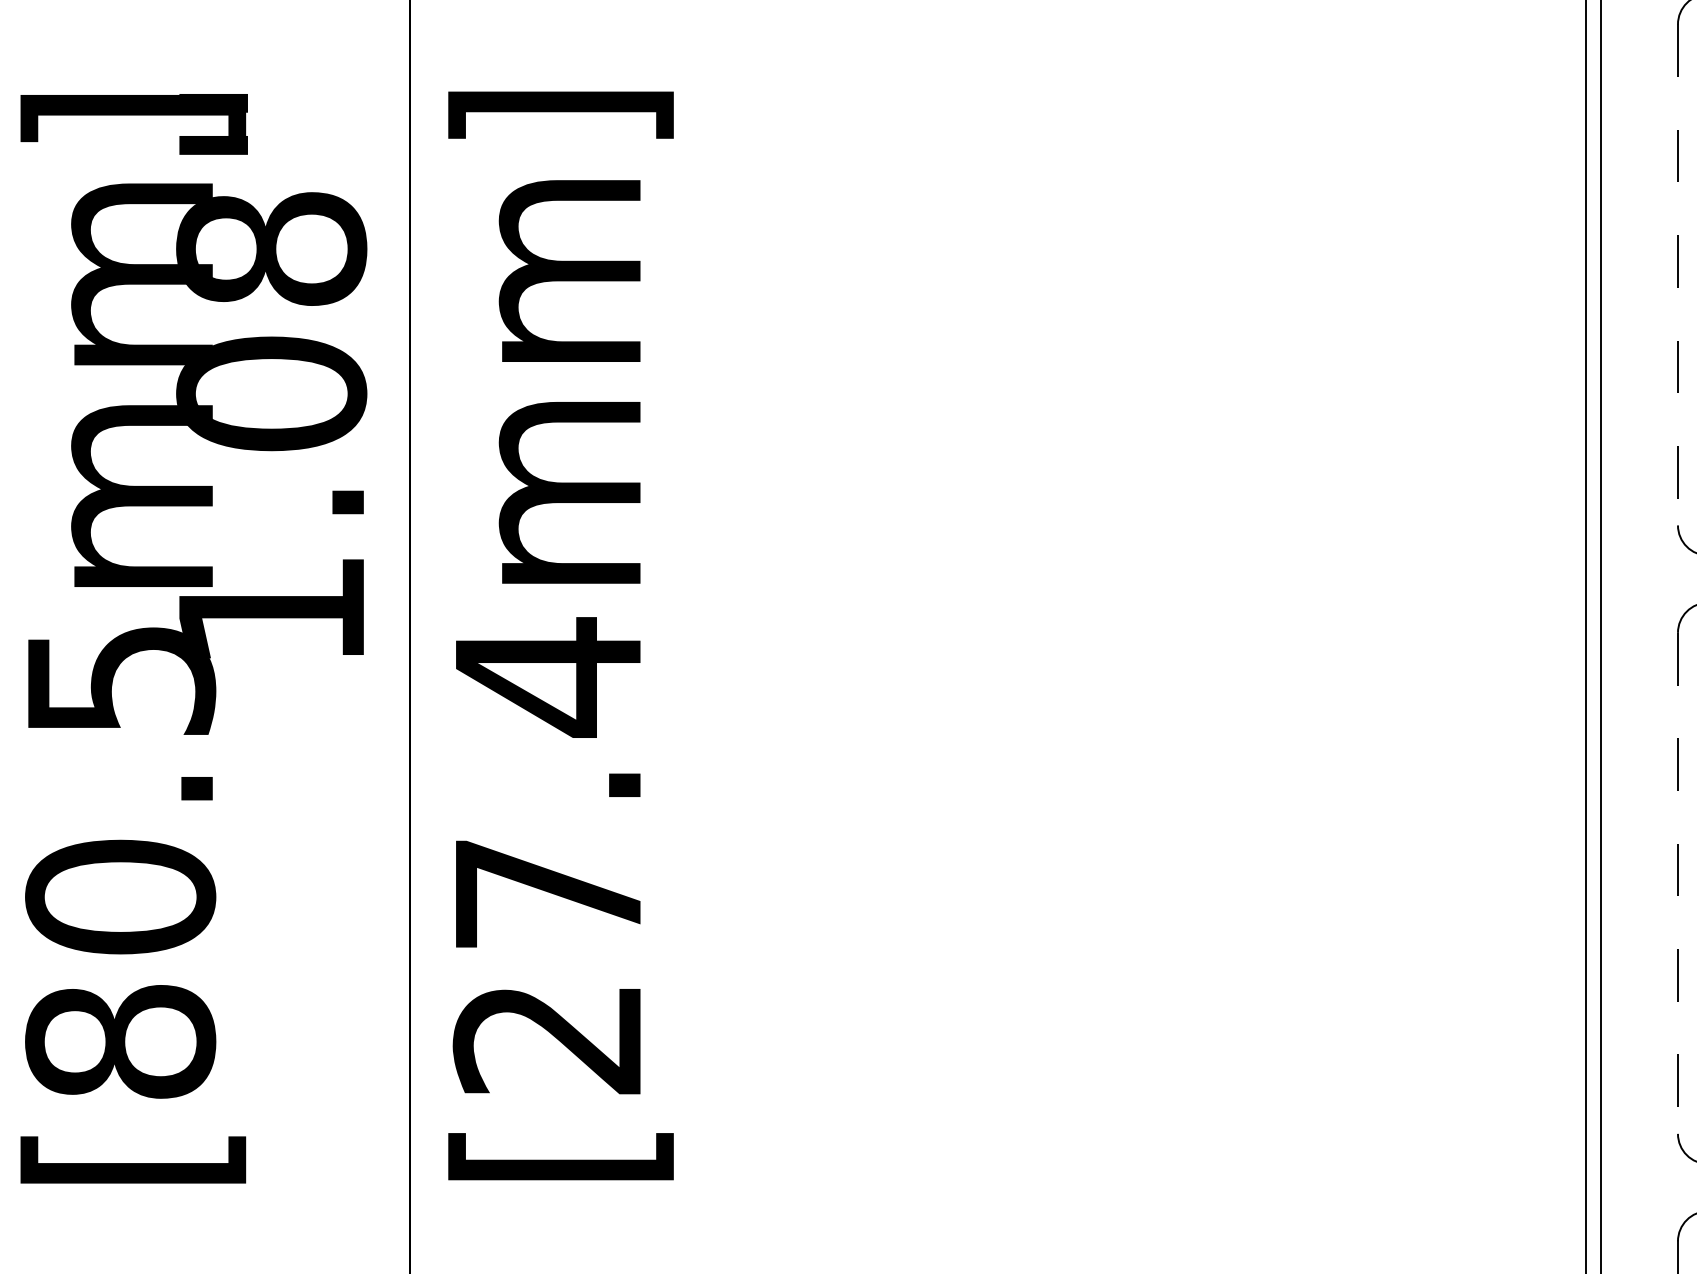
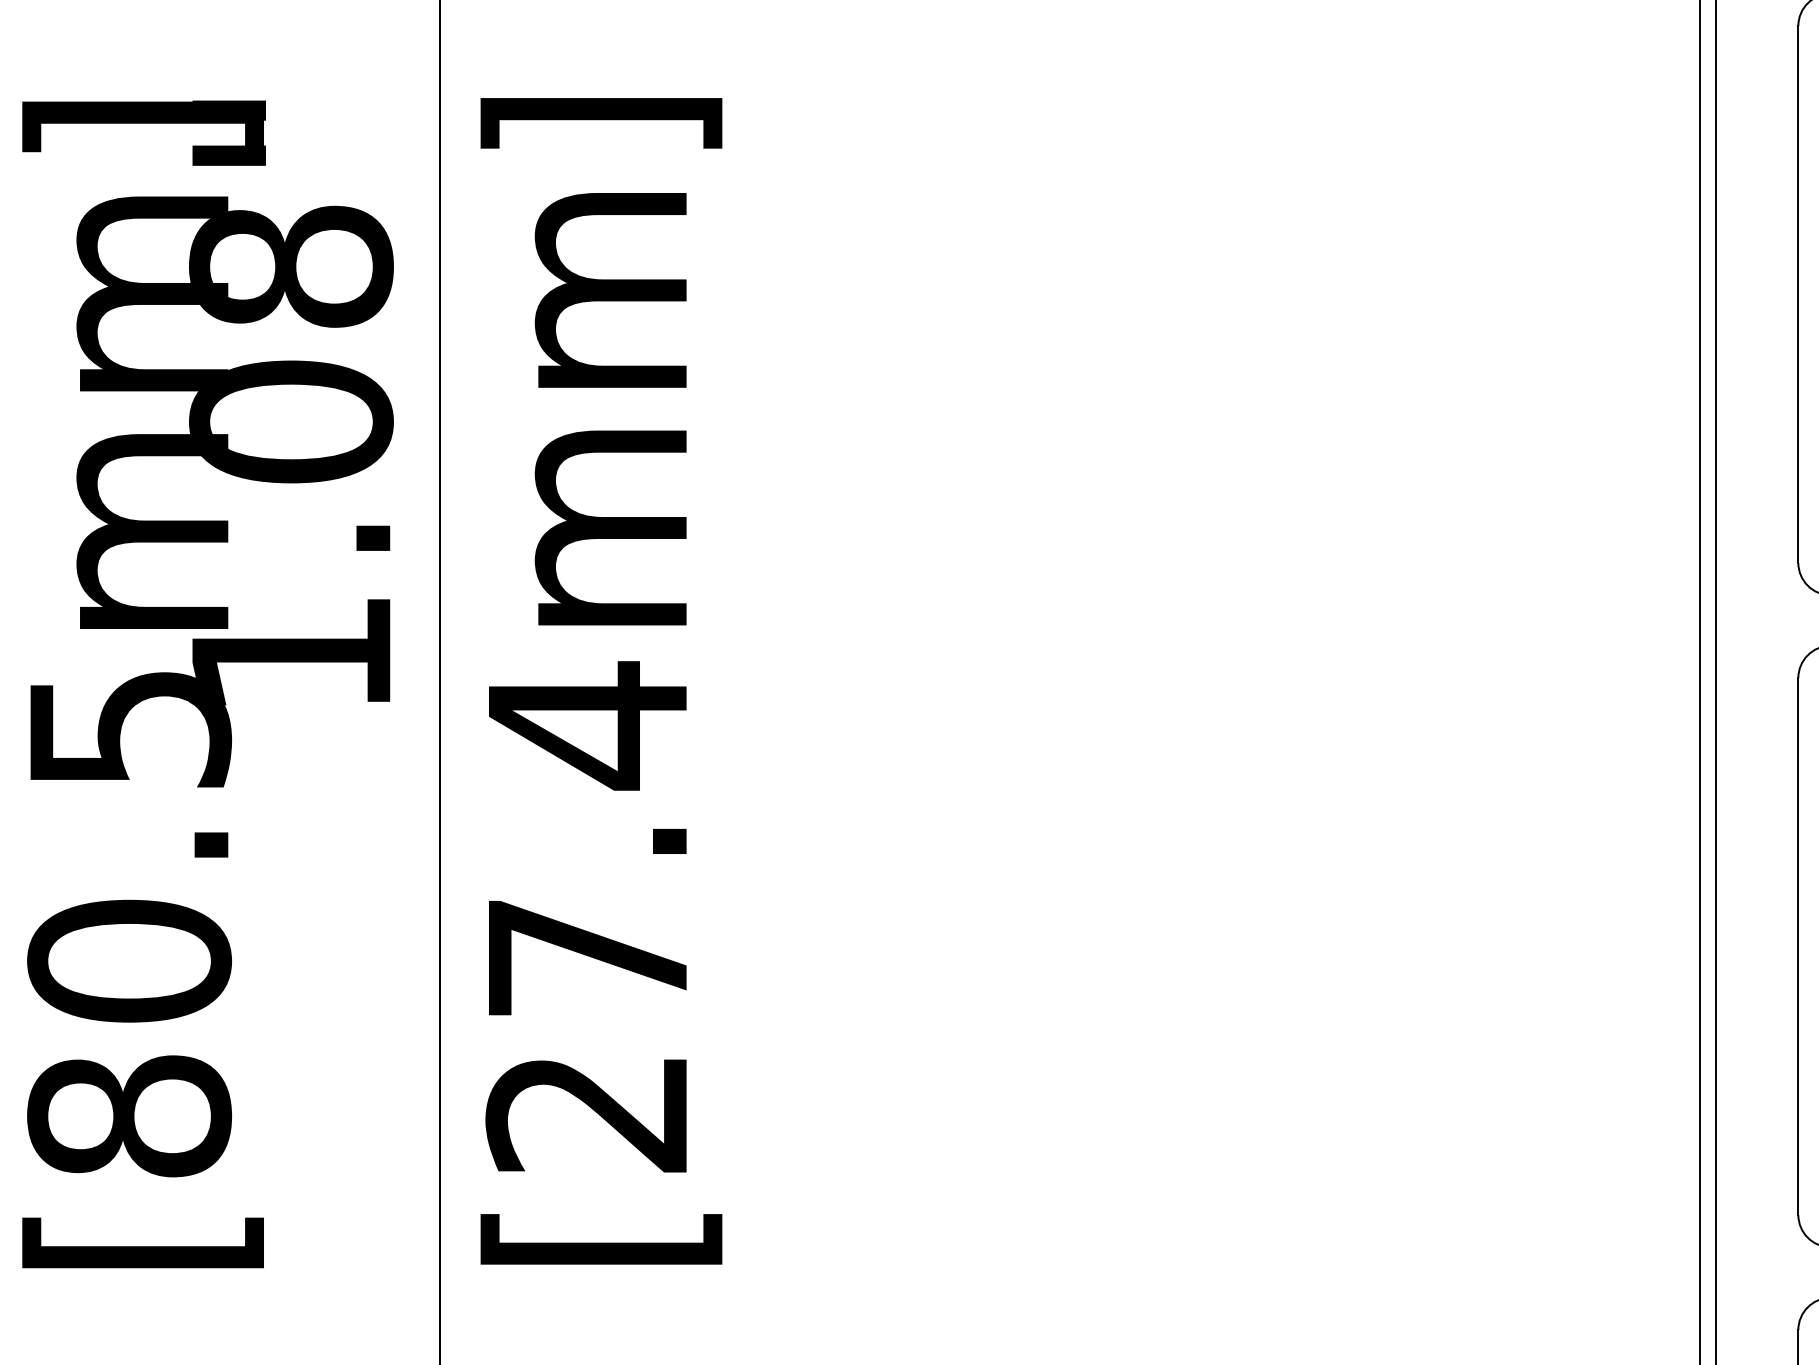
line: (1678, 275) -> (1798, 295), dashed -> solid
line: (1678, 884) -> (1798, 947), dashed -> solid

